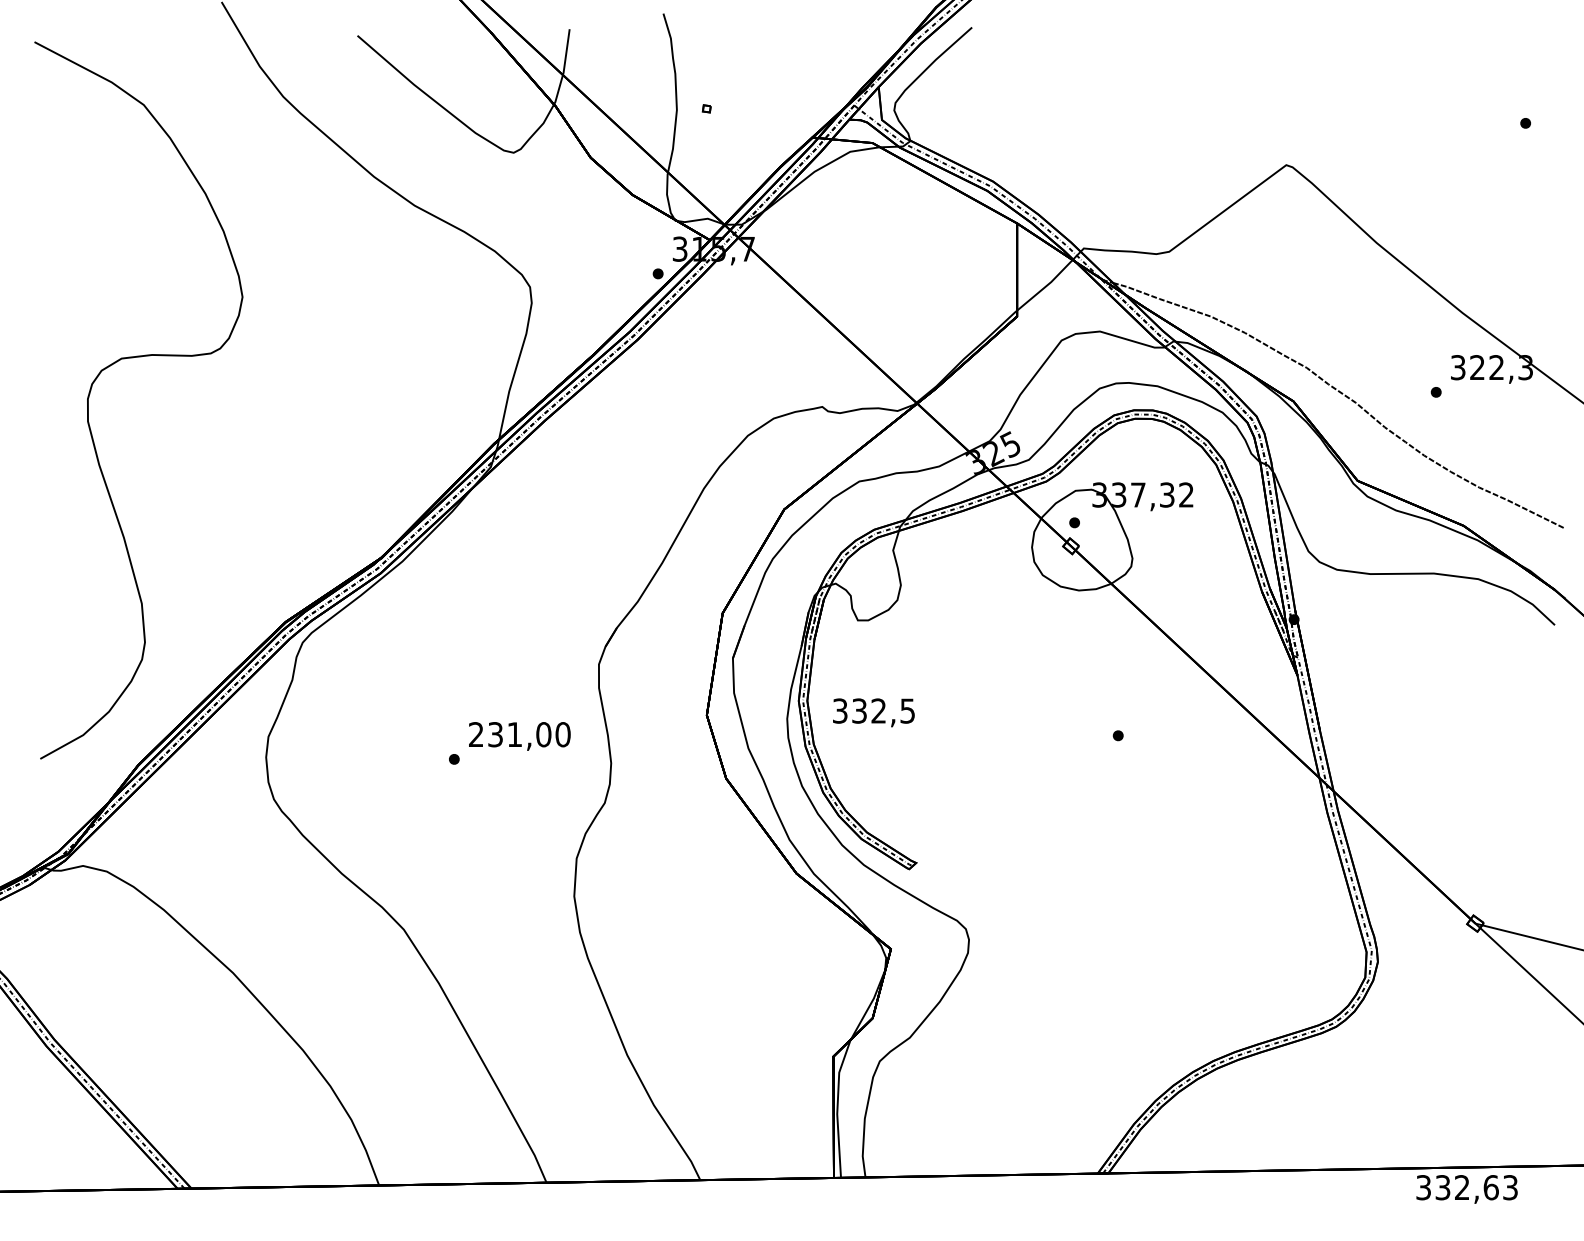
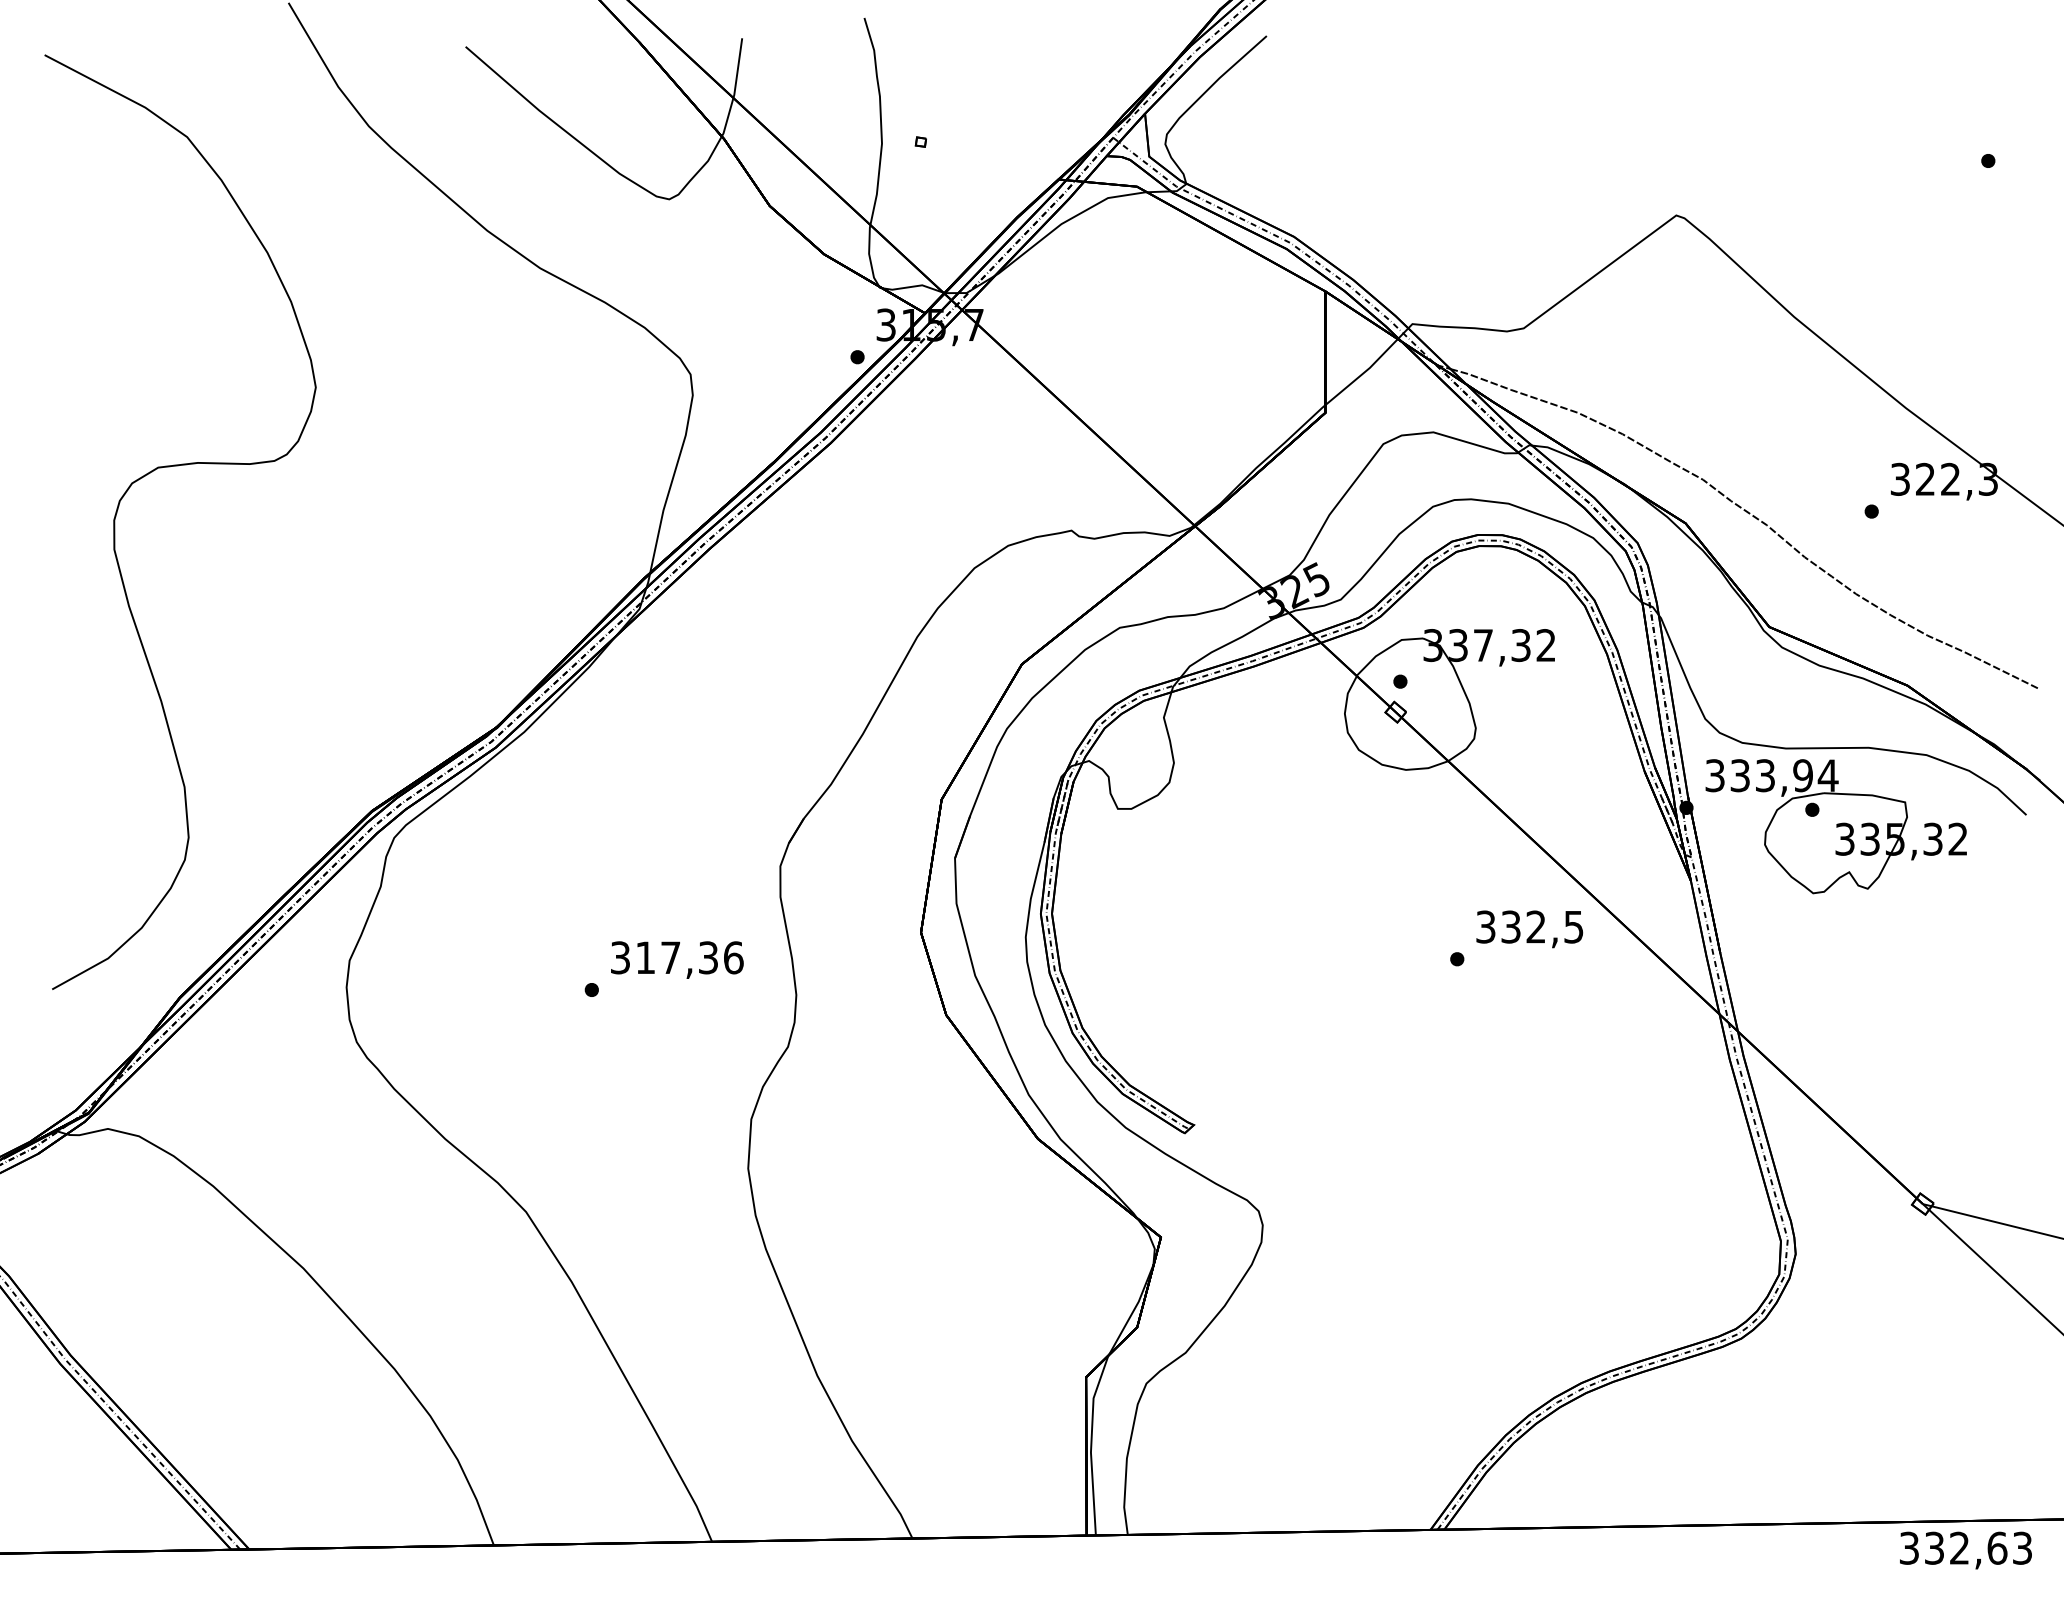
part: (1408, 633) -> (1835, 826), added
text: (873, 712) -> (1529, 929), moved
text: (520, 734) -> (677, 957), 231,00 -> 317,36
text: (1466, 1189) -> (1965, 1550), moved

